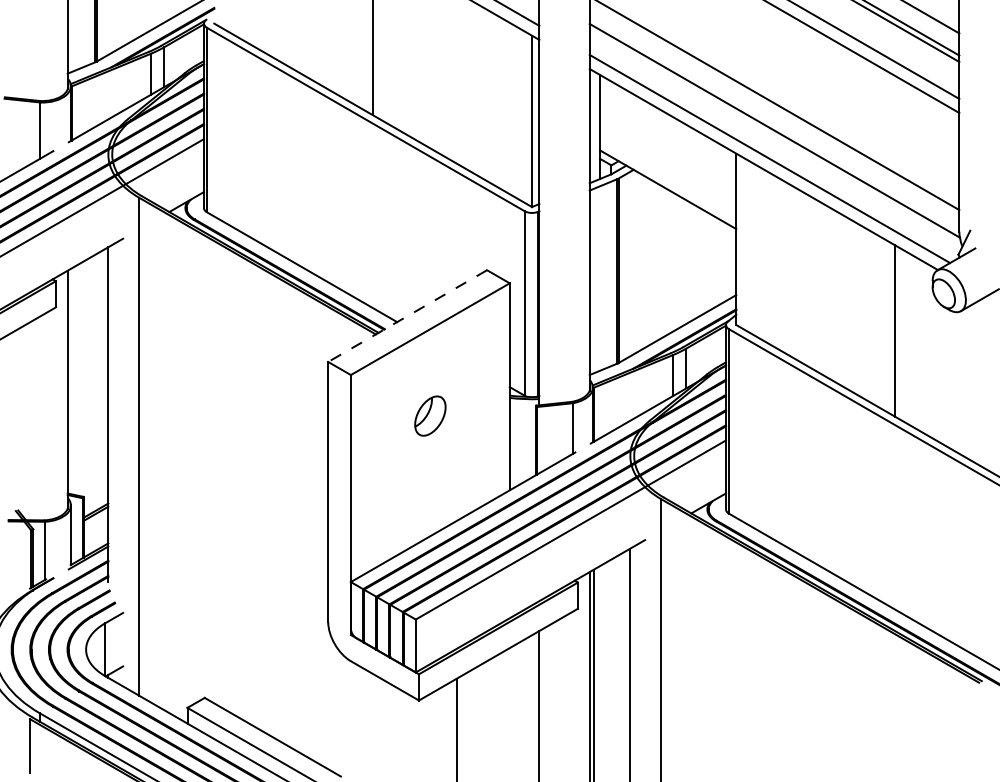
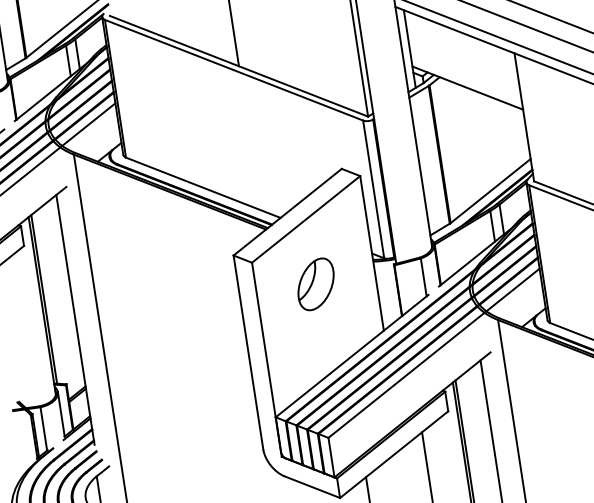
line: (407, 316) -> (287, 212), dashed -> solid
line: (71, 381) -> (44, 299), added
part: (430, 415) -> (316, 283), size x1.67

